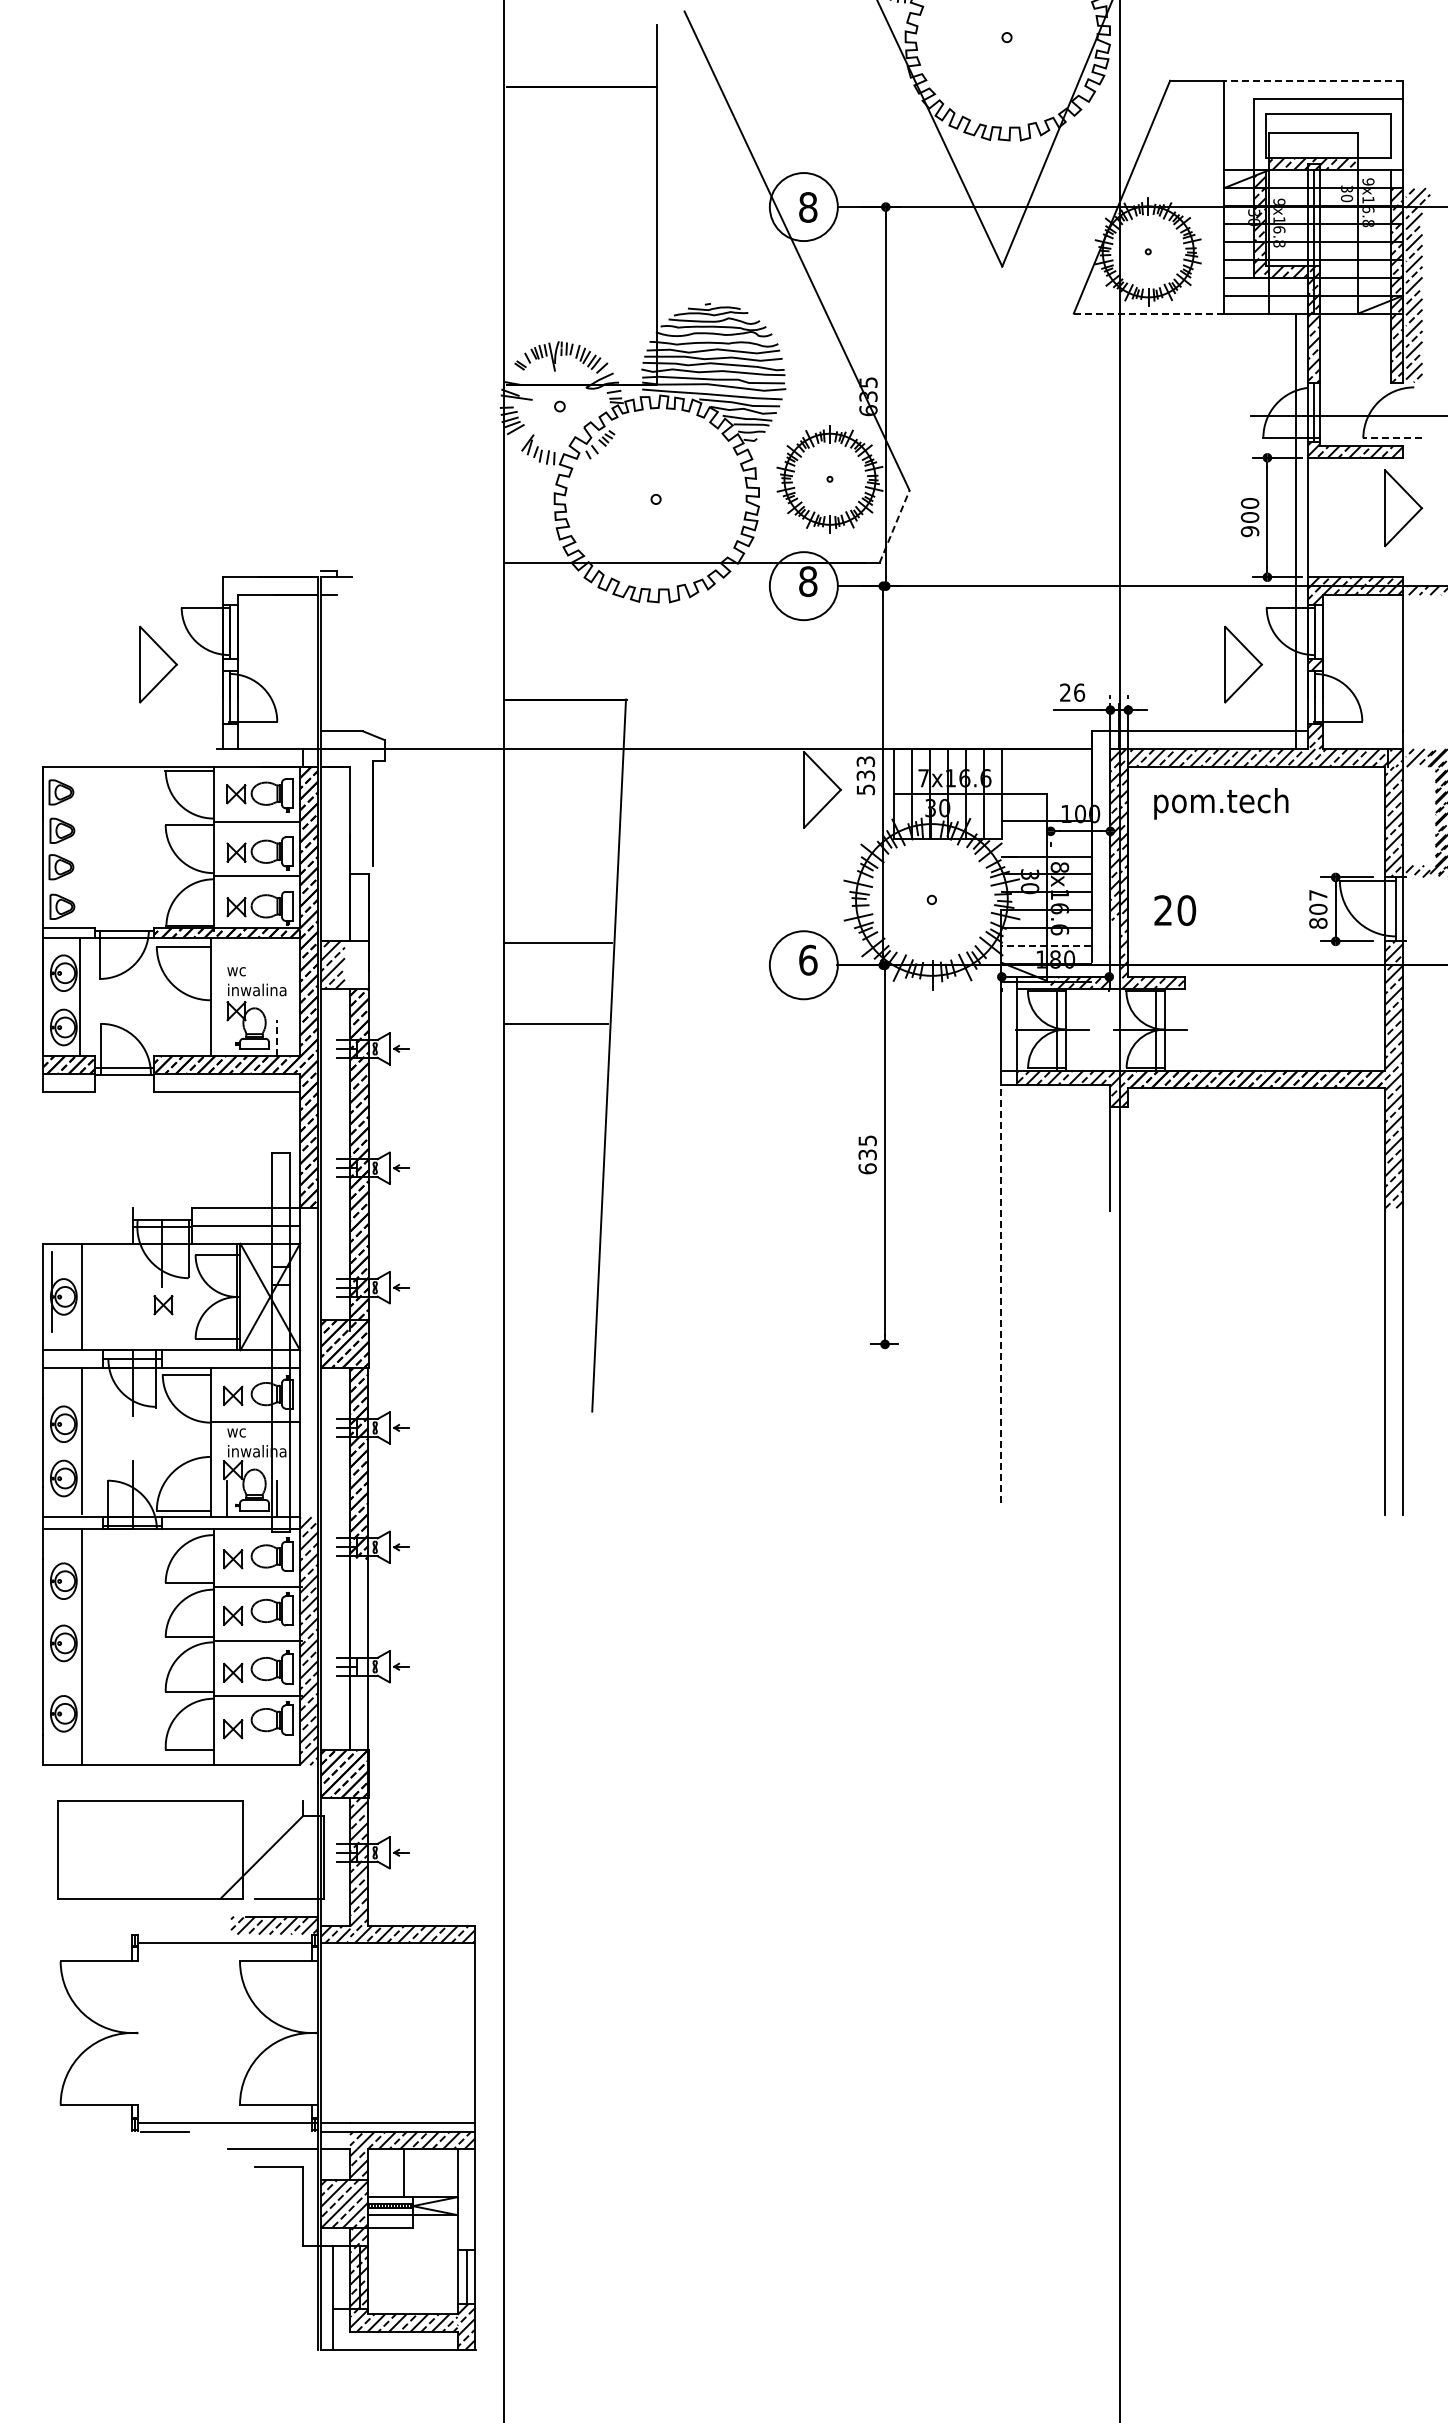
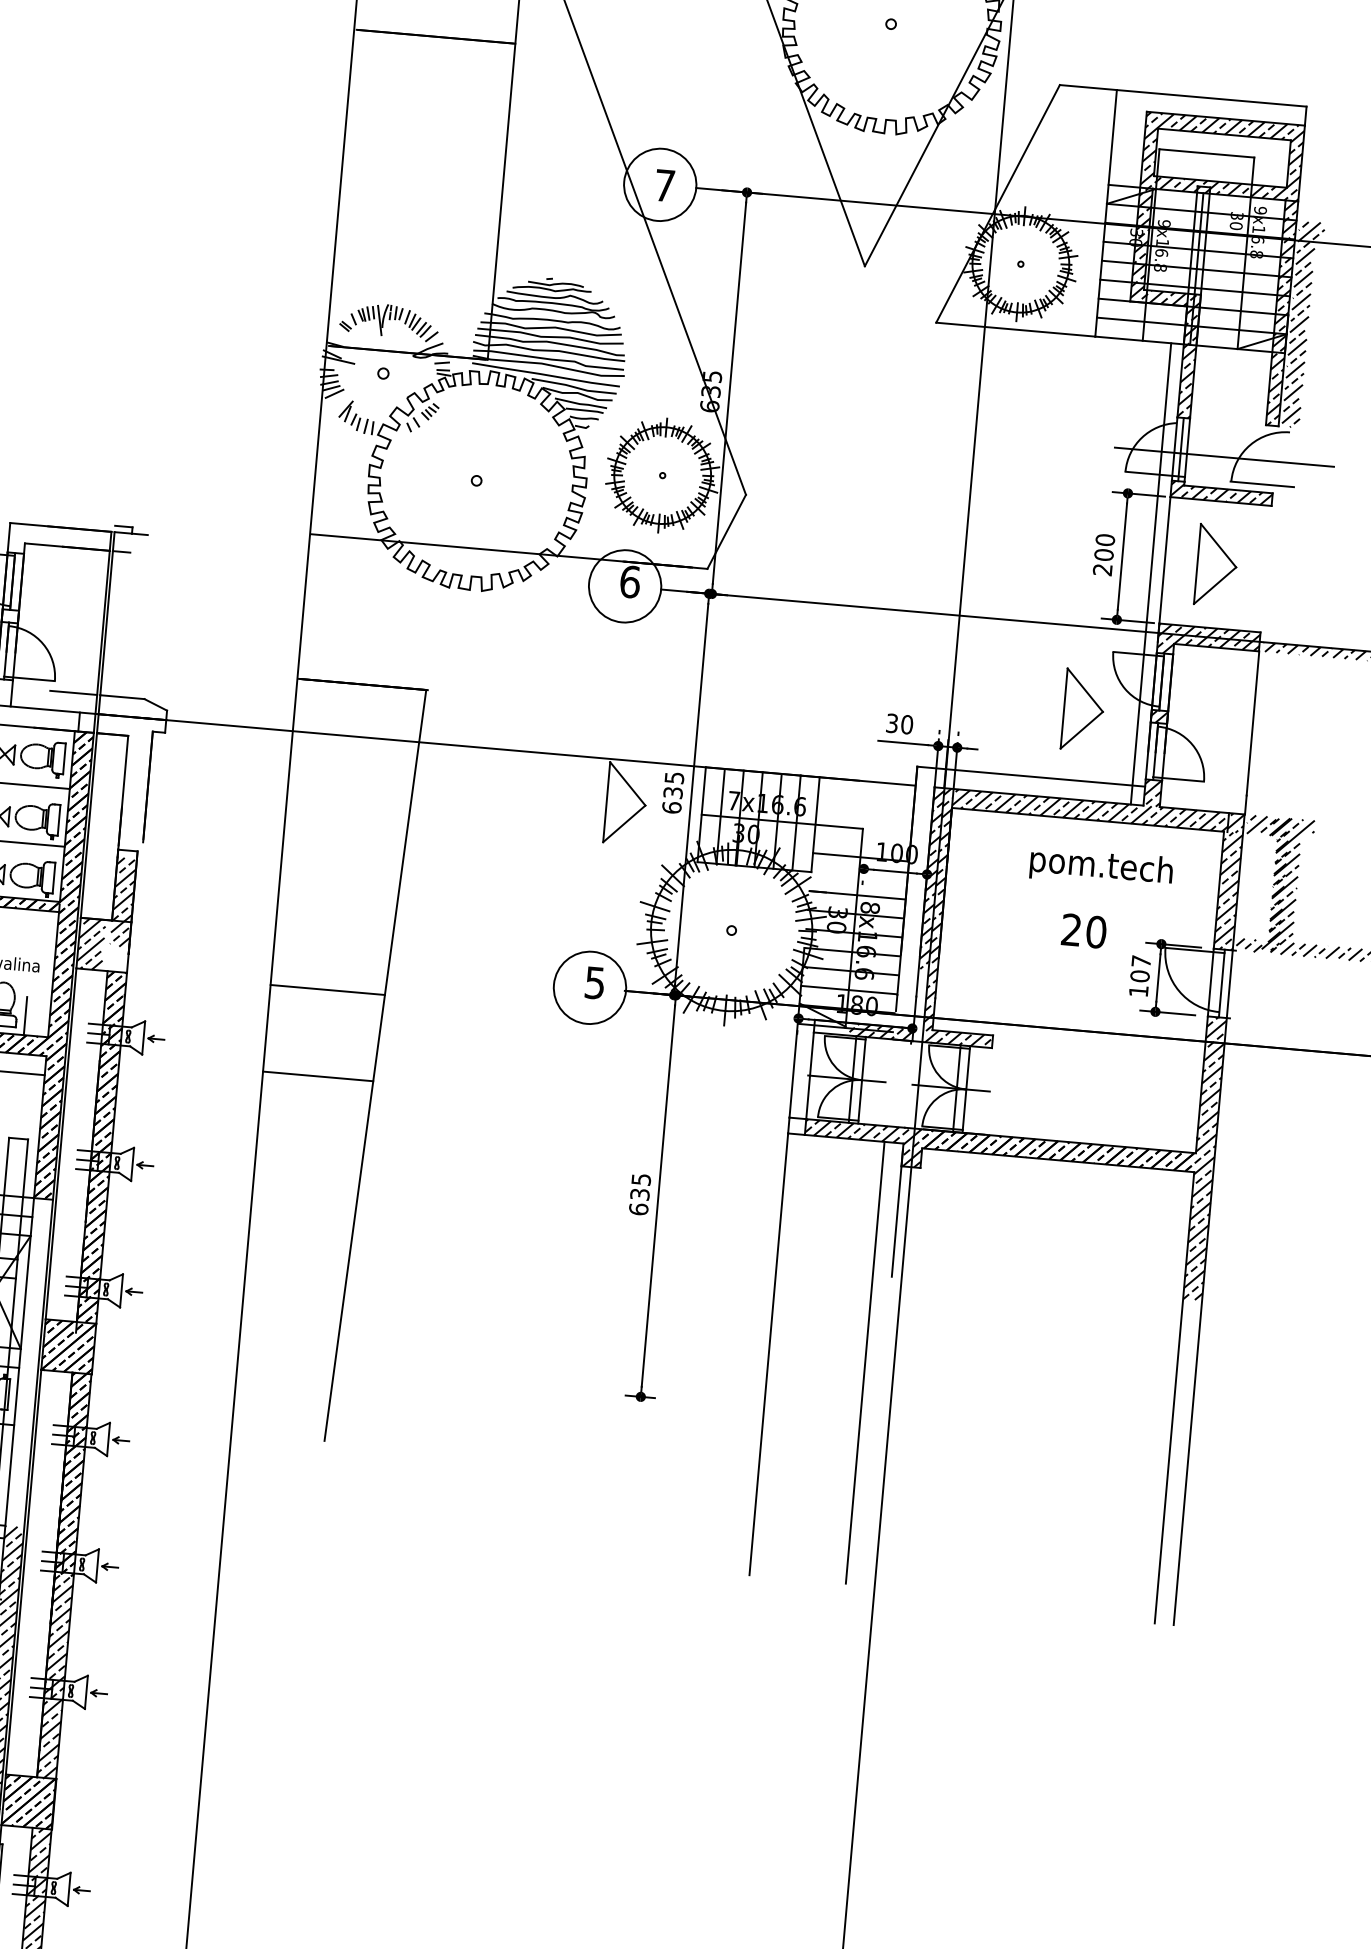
line: (1313, 80) -> (1211, 98), dashed -> solid
hatch: (1328, 143) -> (1221, 166), added
text: (808, 207) -> (665, 185), 8 -> 7
line: (1148, 313) -> (1015, 329), dashed -> solid
line: (1392, 438) -> (1262, 484), dashed -> solid
part: (1403, 508) -> (1216, 565), moved
line: (894, 526) -> (726, 531), dashed -> solid
text: (1250, 531) -> (1103, 569), 900 -> 200
text: (808, 581) -> (630, 581), 8 -> 6
text: (1072, 692) -> (899, 723), 26 -> 30
line: (295, 731) -> (73, 693), added
text: (865, 775) -> (672, 792), 533 -> 635
text: (1221, 803) -> (1101, 867), moved
text: (1175, 910) -> (1084, 931), moved
hatch: (359, 923) -> (123, 902), added
text: (1318, 923) -> (1138, 991), 807 -> 107
line: (558, 942) -> (328, 989), moved
line: (1046, 946) -> (848, 990), dashed -> solid
text: (808, 959) -> (595, 982), 6 -> 5
line: (556, 1023) -> (318, 1076), moved
line: (277, 1038) -> (25, 1016), dashed -> solid
line: (1092, 1293) -> (865, 1362), added
line: (1001, 1294) -> (768, 1354), dashed -> solid
hatch: (359, 1654) -> (55, 1676), added

